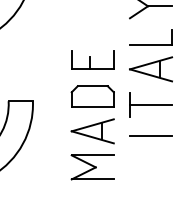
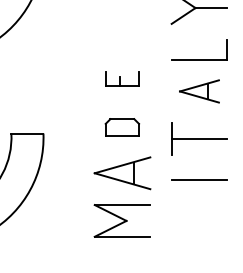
part: (92, 59) -> (122, 78), size x0.6
part: (150, 69) -> (198, 91), size x0.7
part: (92, 96) -> (122, 127), size x0.6

